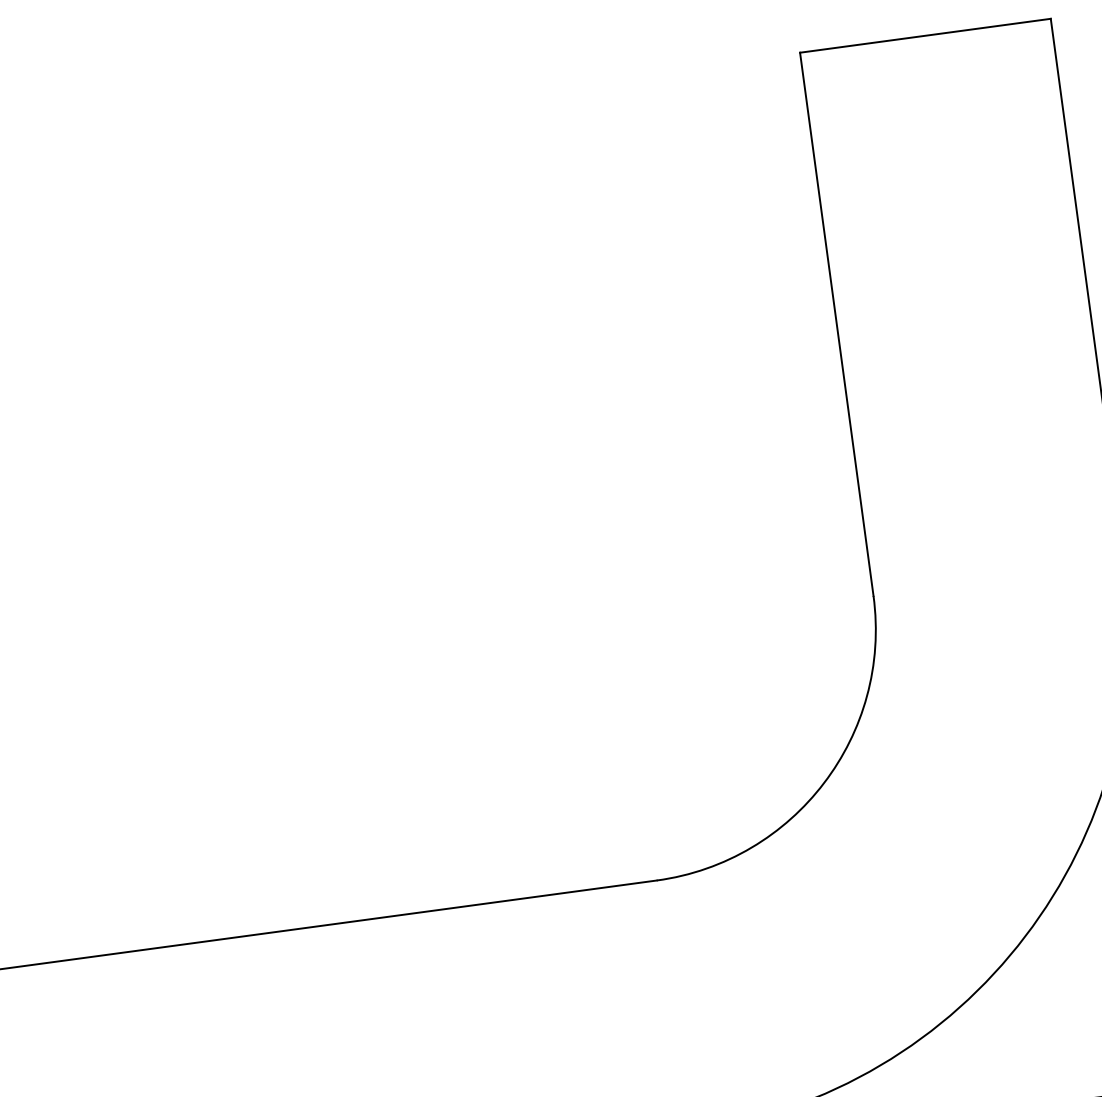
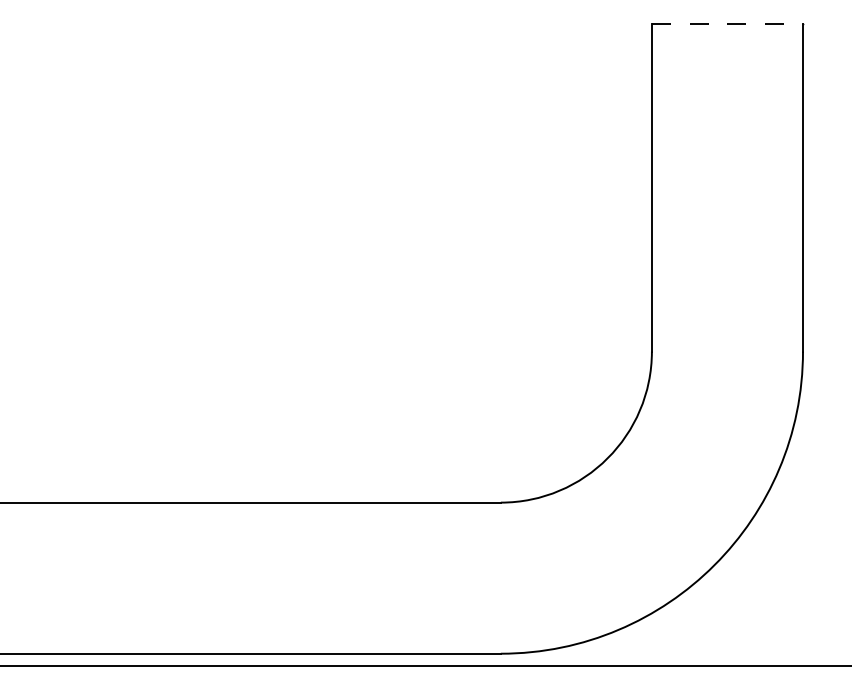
line: (925, 36) -> (727, 24), solid -> dashed

